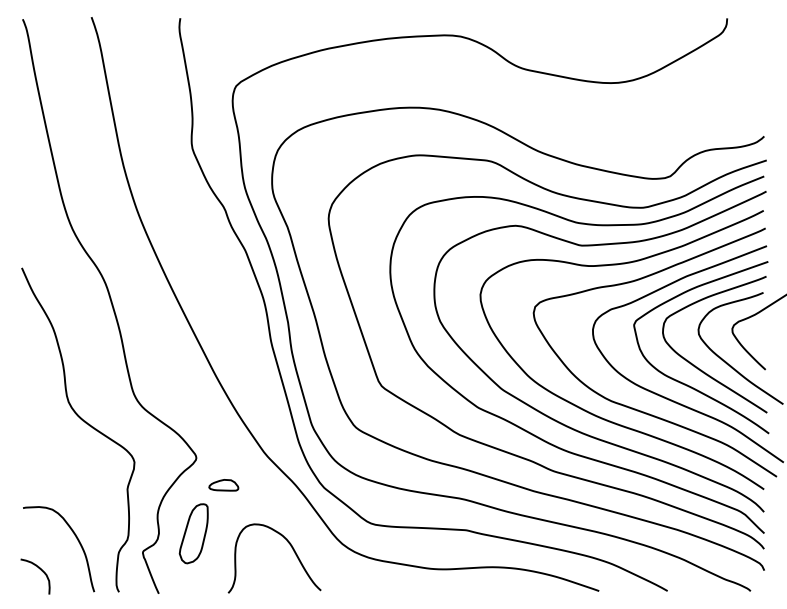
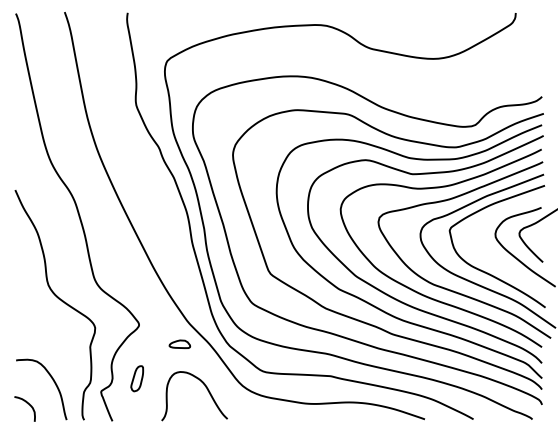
curve: (698, 367) -> (495, 260), removed
part: (223, 485) -> (179, 344), moved
part: (193, 533) -> (137, 378), size x0.6

